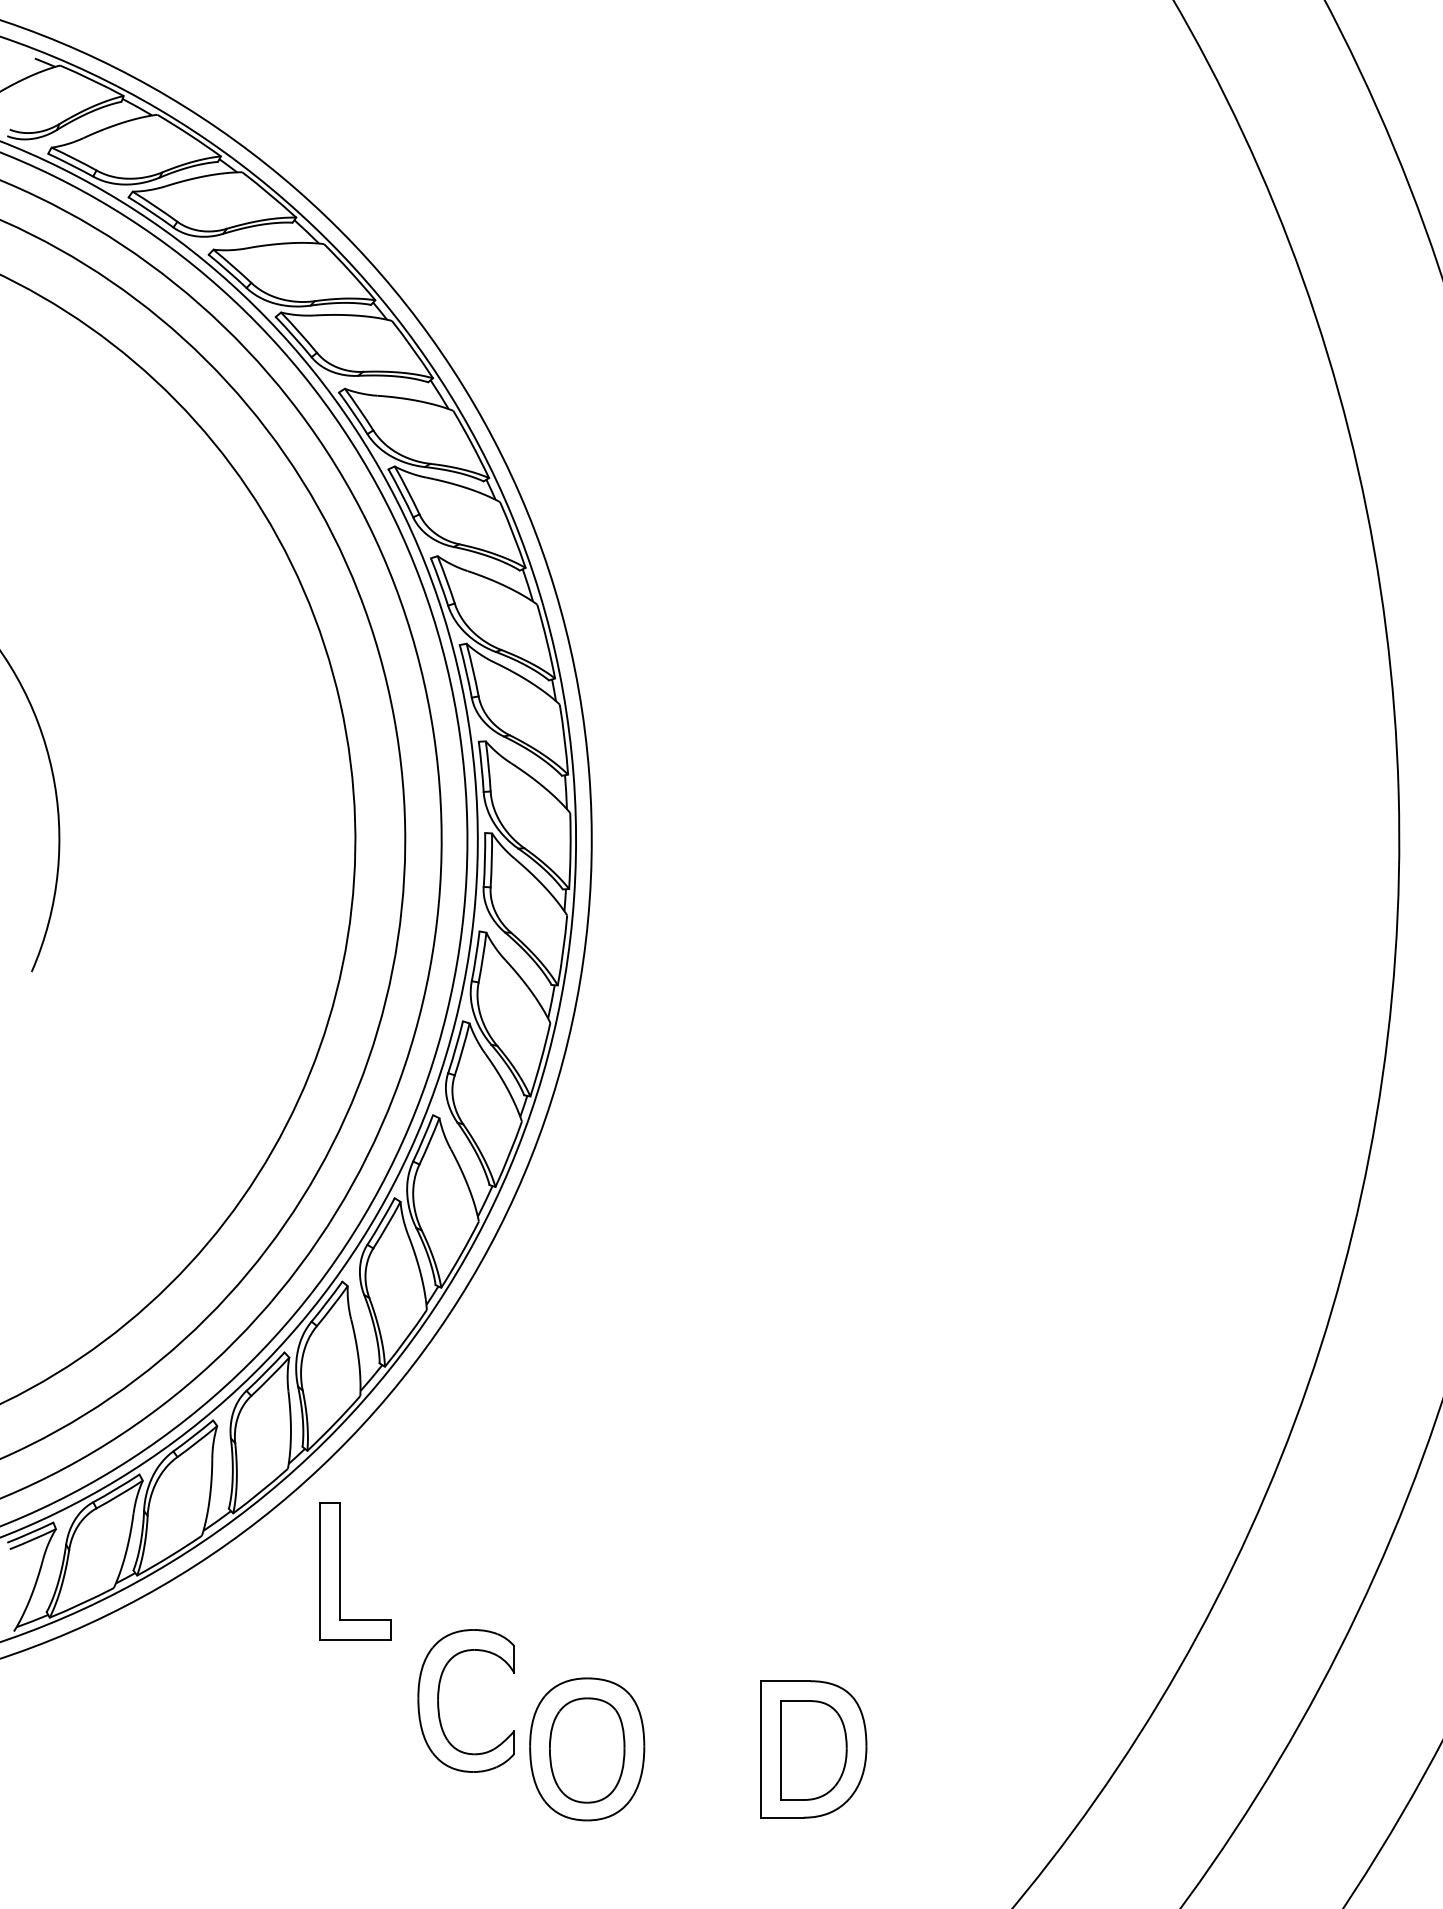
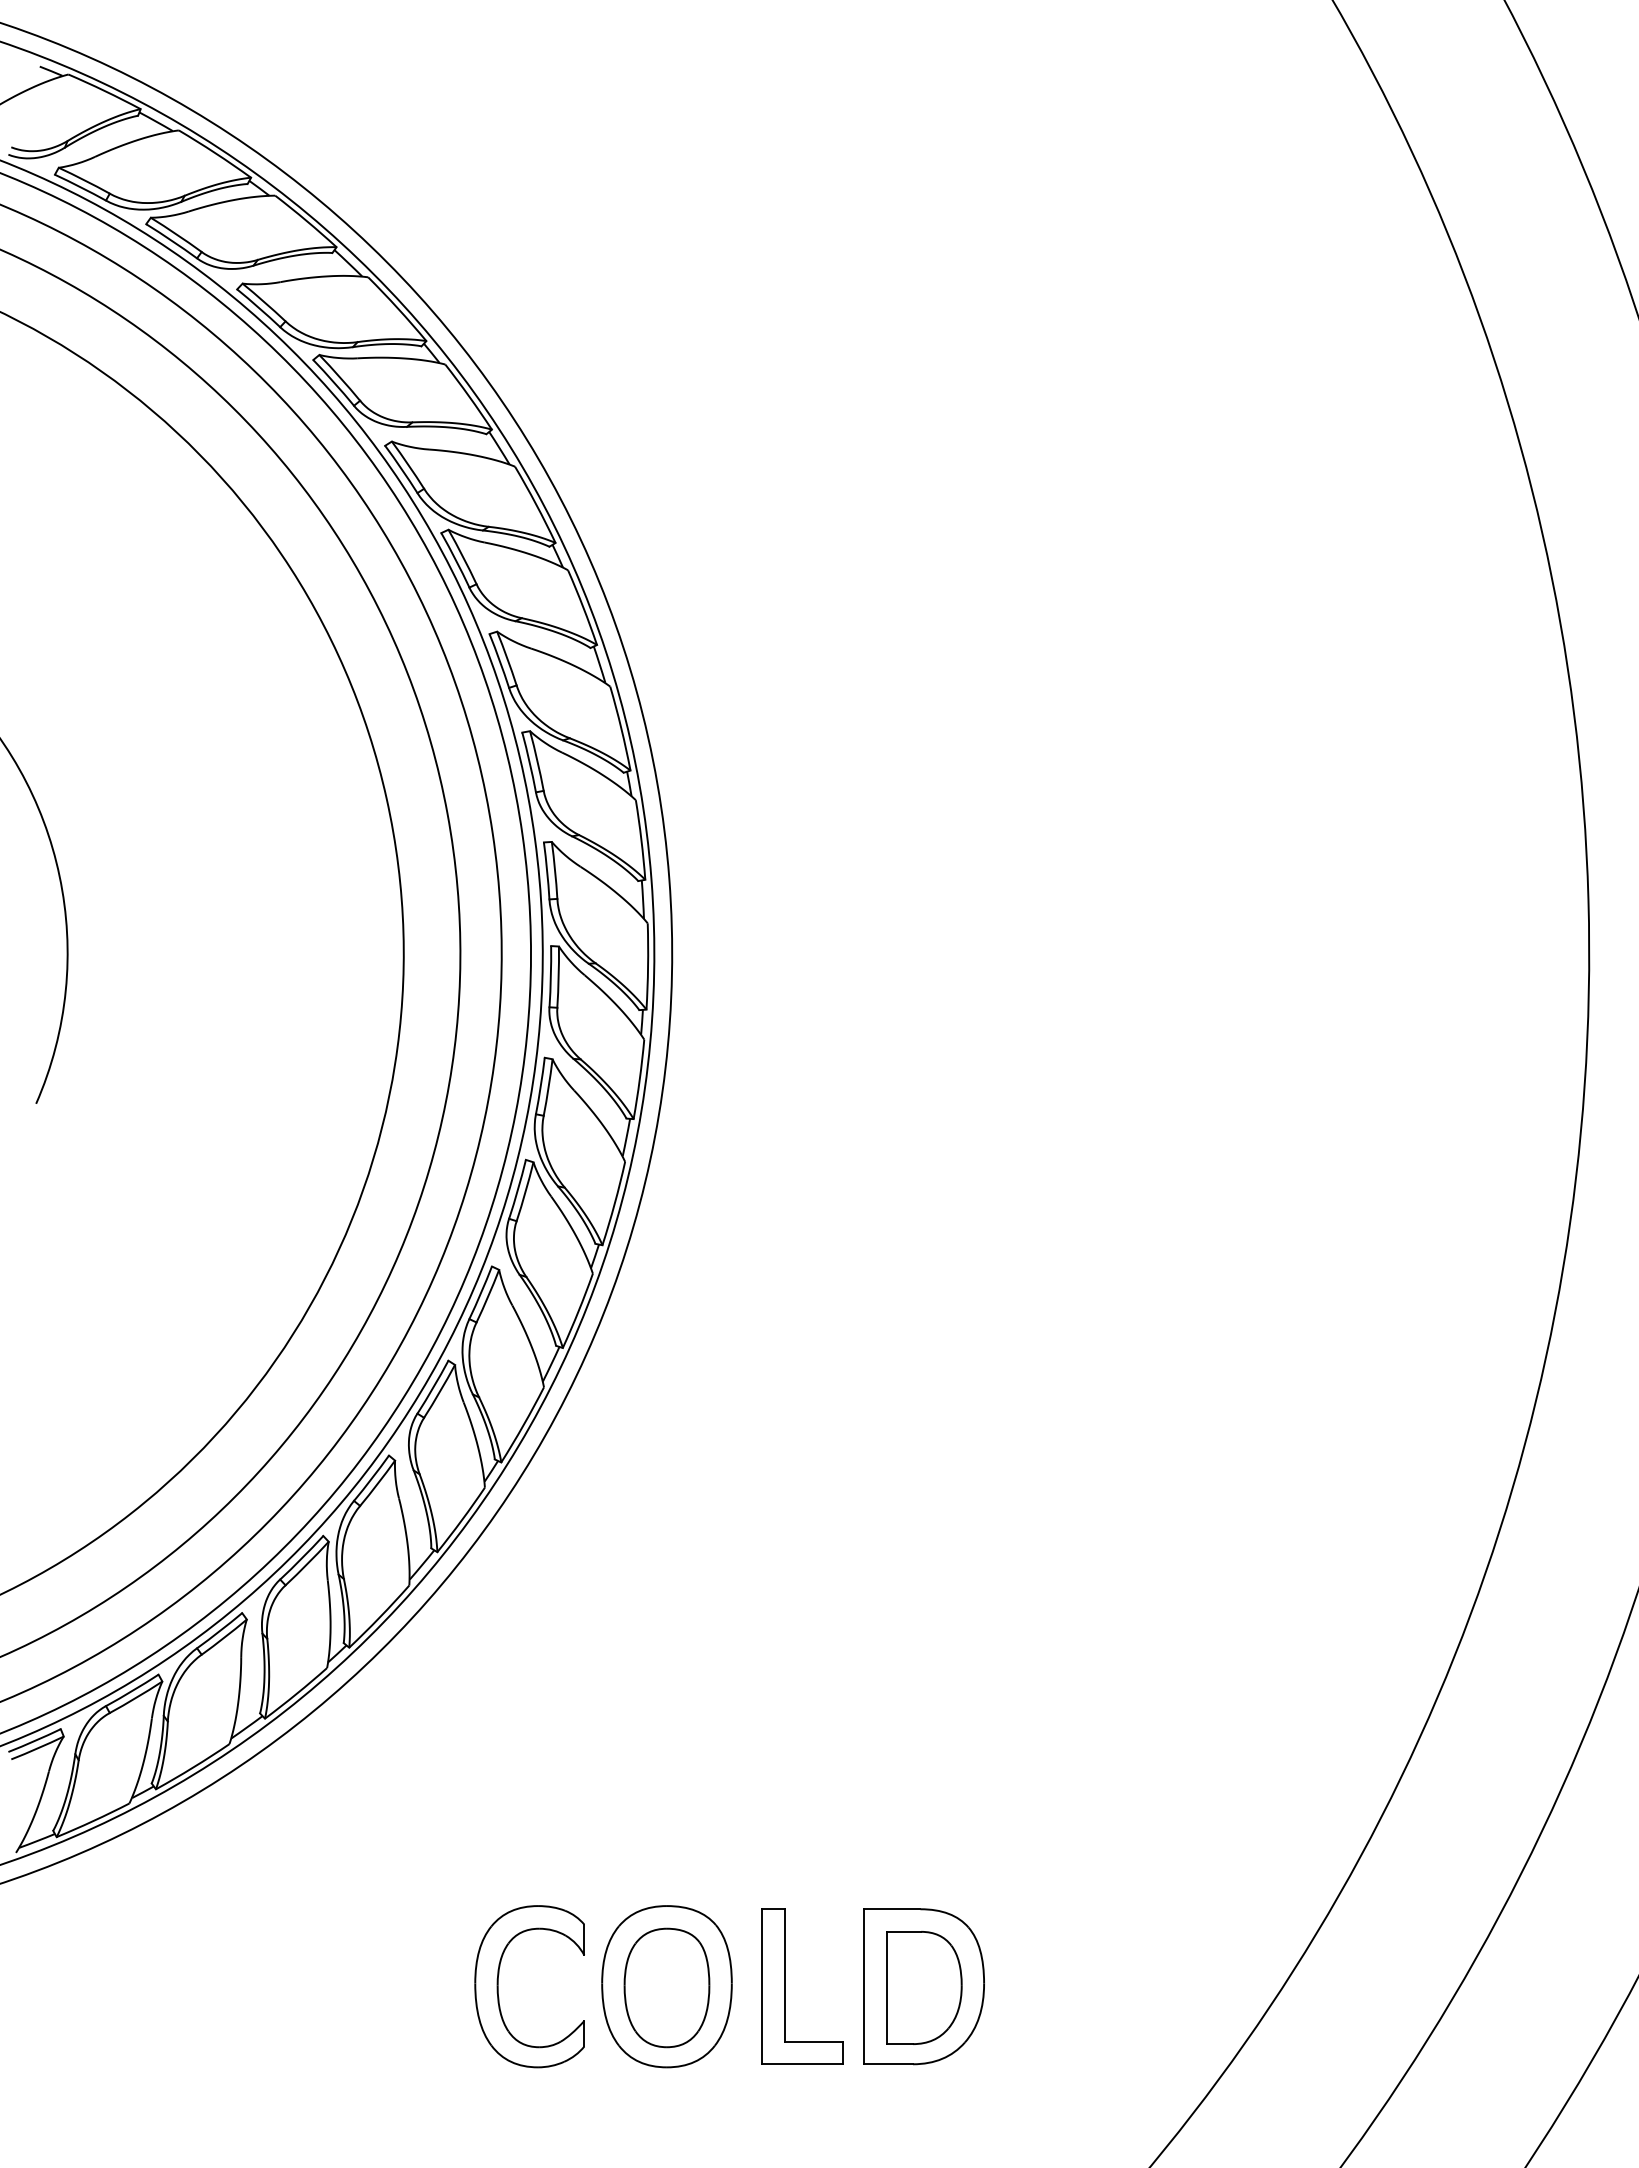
part: (340, 1571) -> (785, 1986), moved
part: (438, 1700) -> (498, 1986), moved

